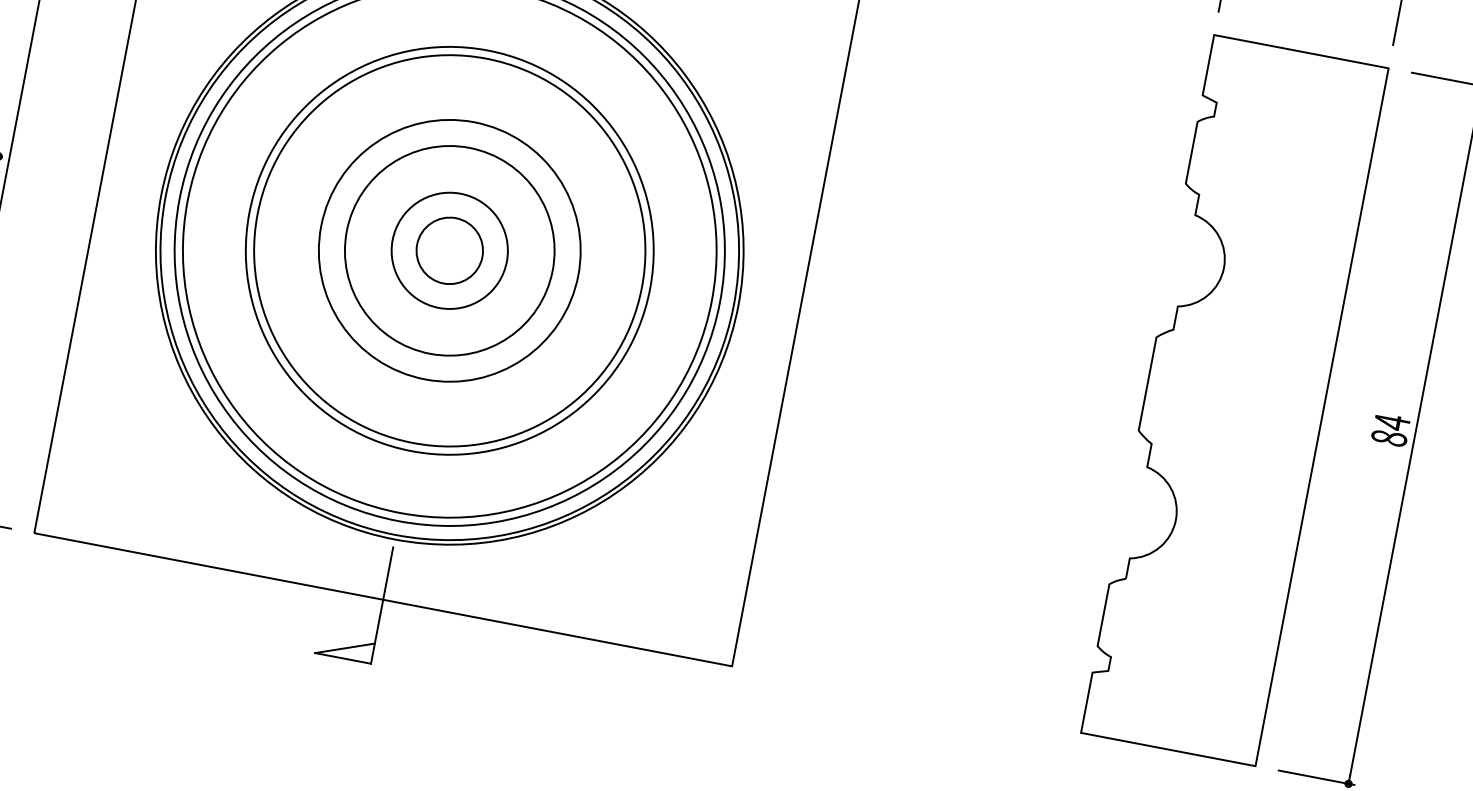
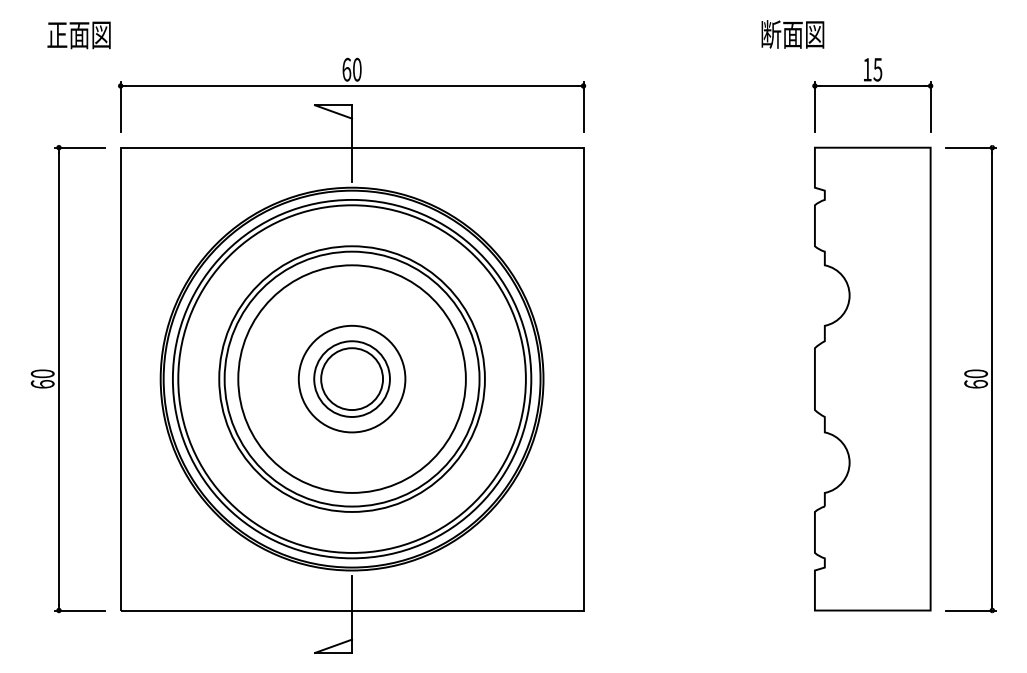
circle: (449, 249) -> (351, 378), size x0.62
circle: (449, 249) -> (351, 378), size x1.67
circle: (450, 251) -> (352, 379), size x1.43
text: (1389, 429) -> (975, 378), 84 -> 60

